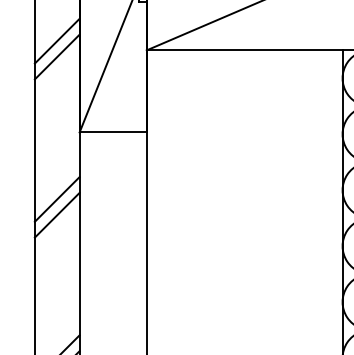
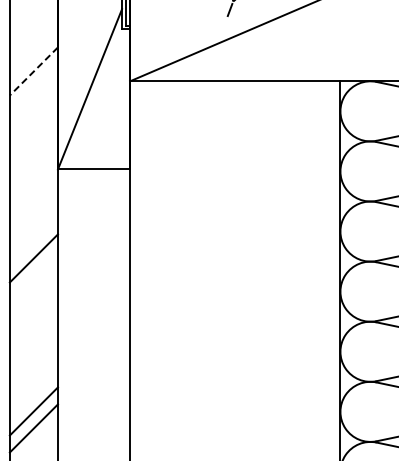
line: (56, 41) -> (33, 71), solid -> dashed
line: (56, 57) -> (33, 88), removed
line: (56, 199) -> (33, 241), removed

